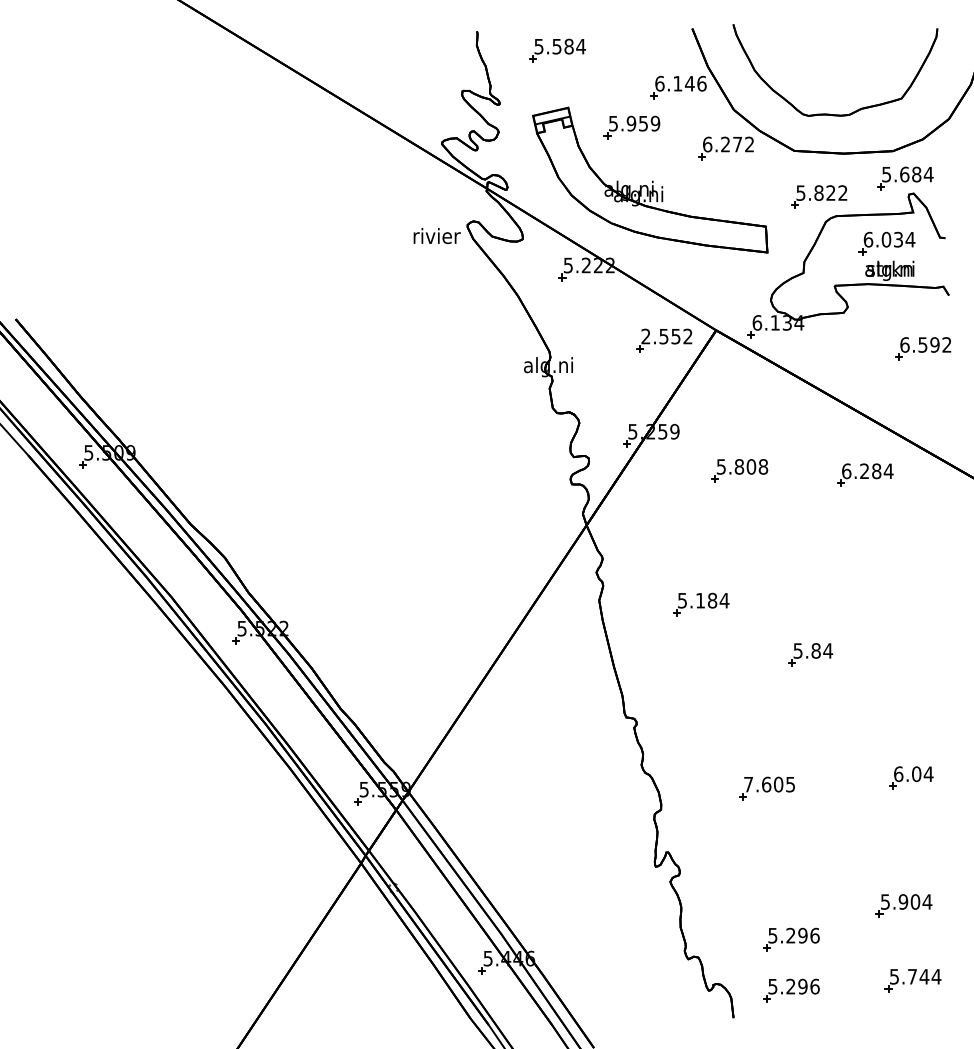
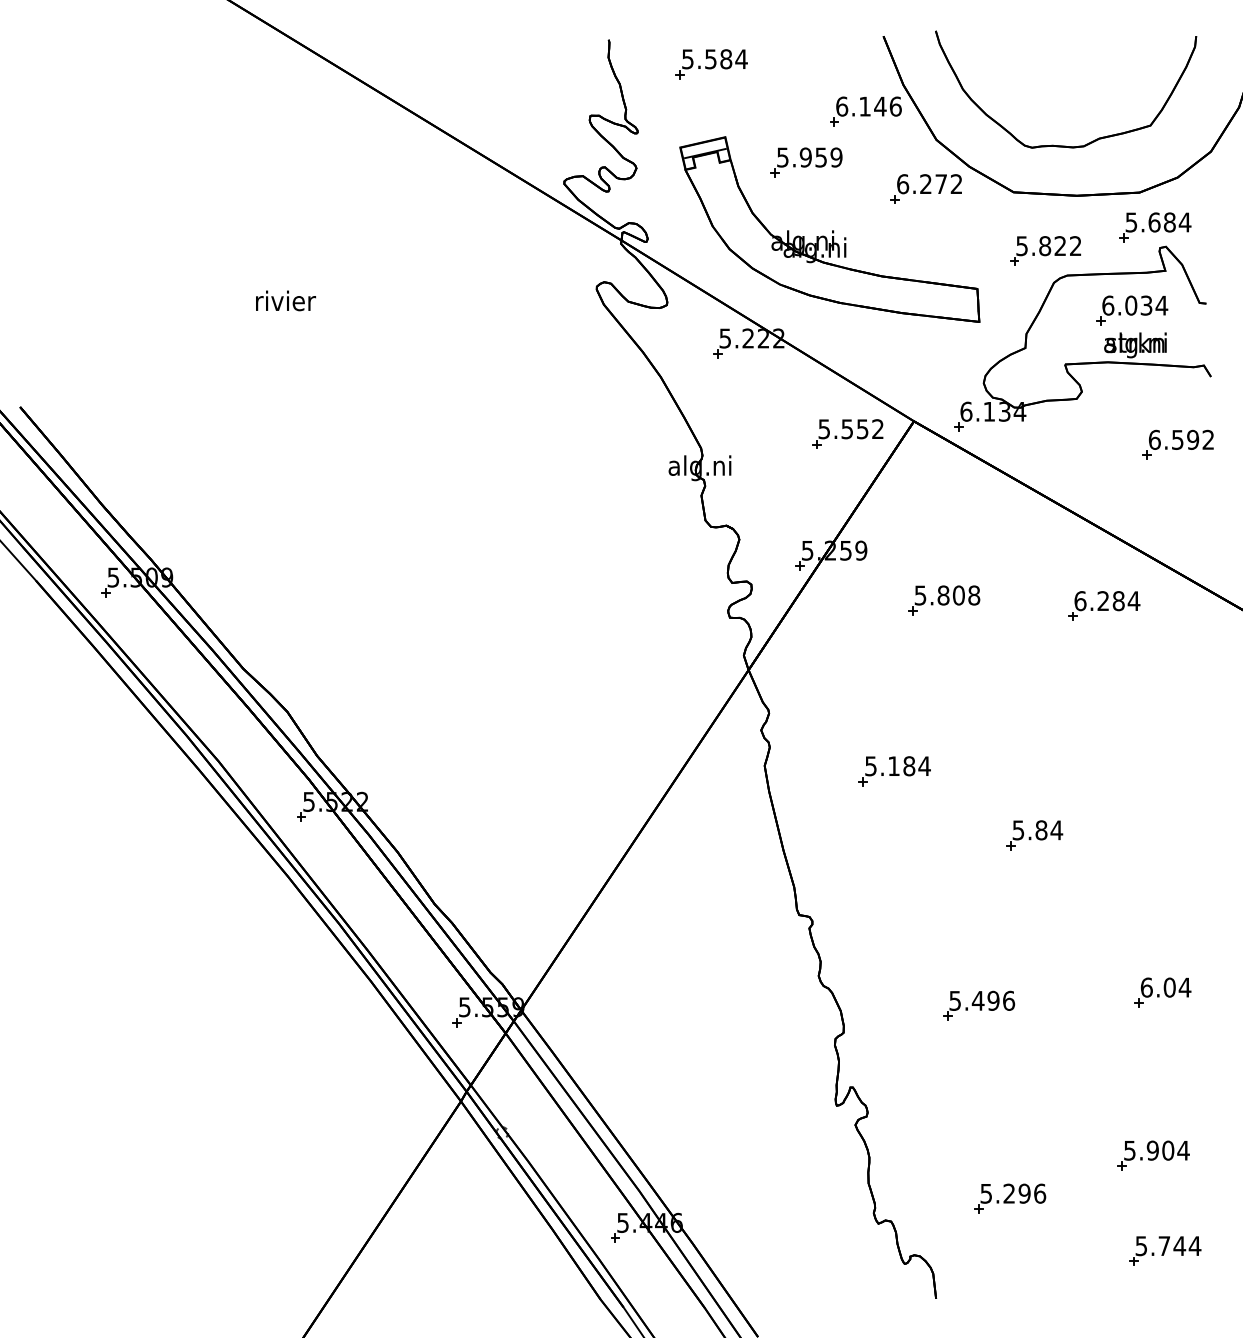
text: (436, 235) -> (285, 300), moved
text: (645, 336) -> (823, 429), 2.552 -> 5.552
text: (769, 784) -> (982, 1000), 7.605 -> 5.496
part: (791, 990) -> (1010, 1263), removed

